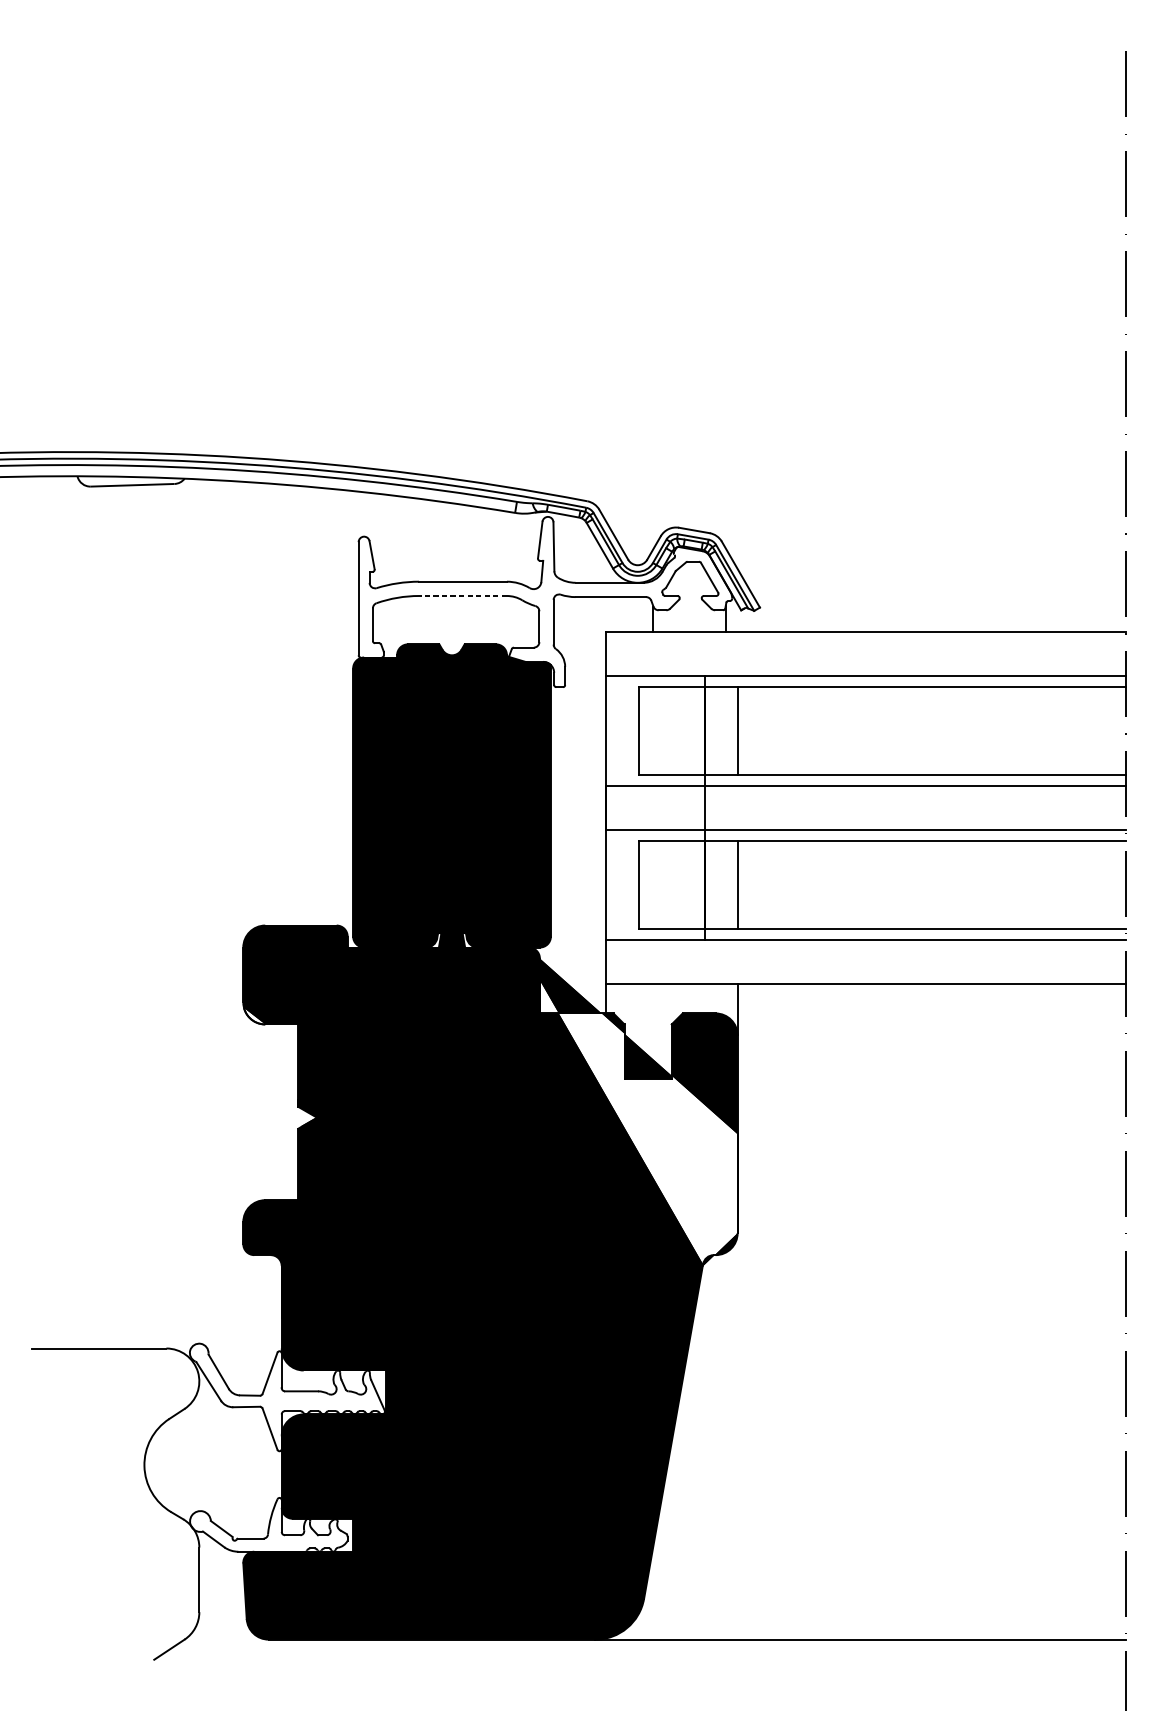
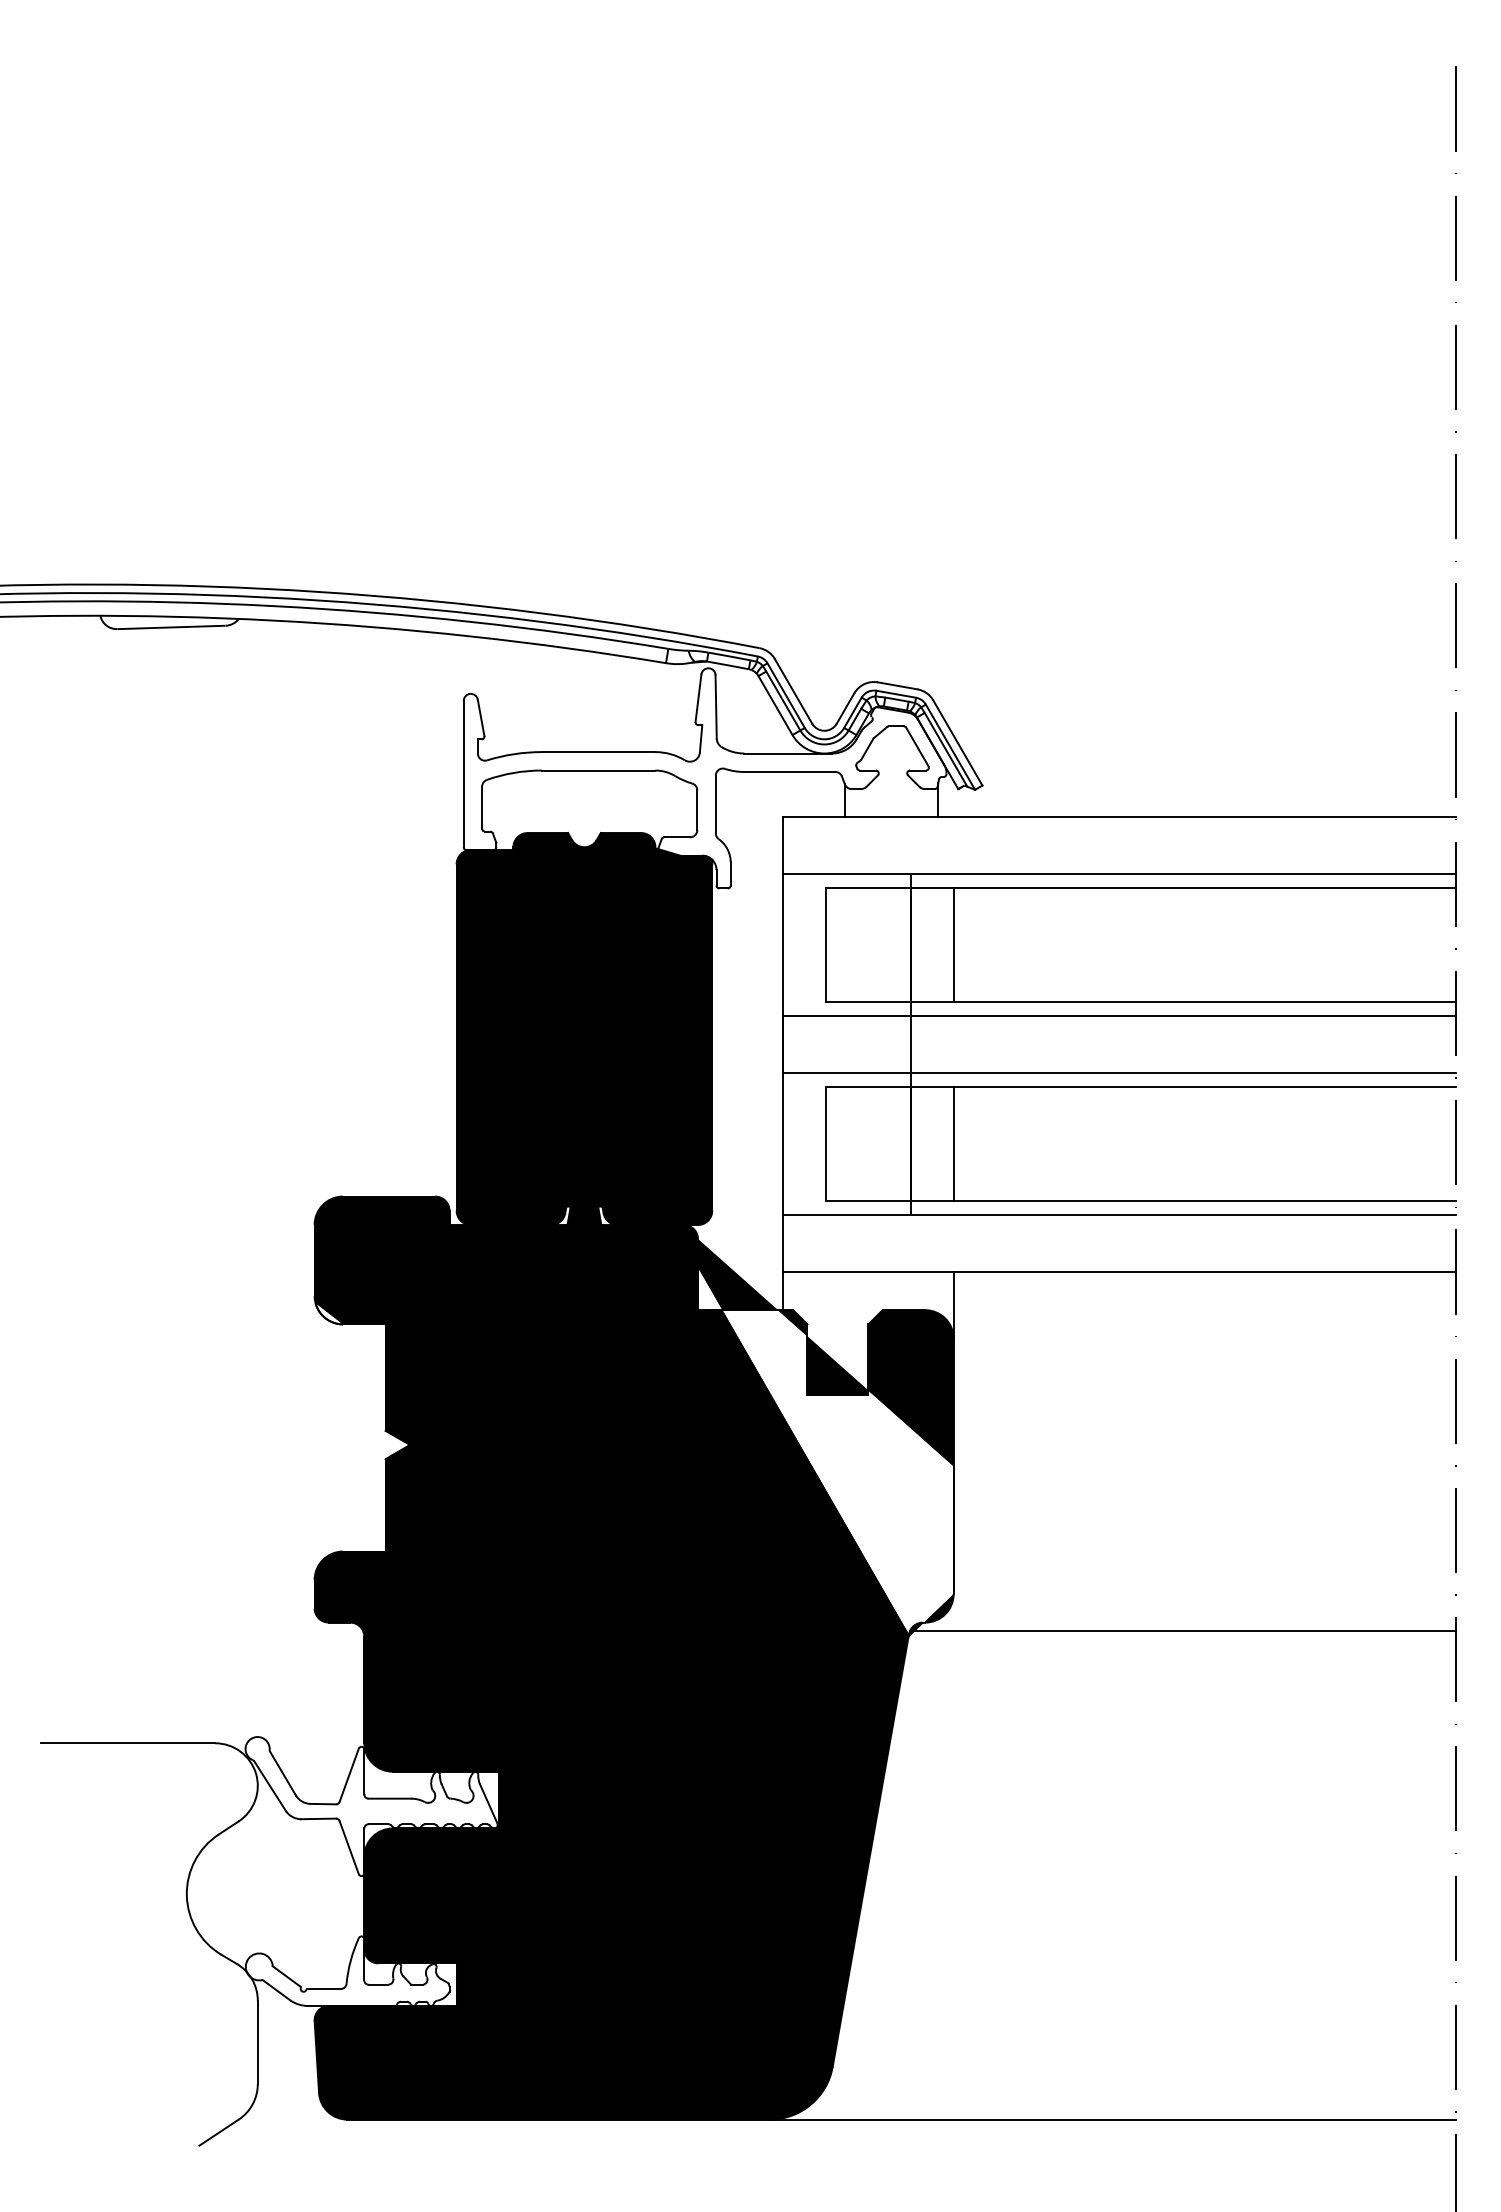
line: (462, 595) -> (598, 770), dashed -> solid
line: (914, 1262) -> (1182, 1631), added

